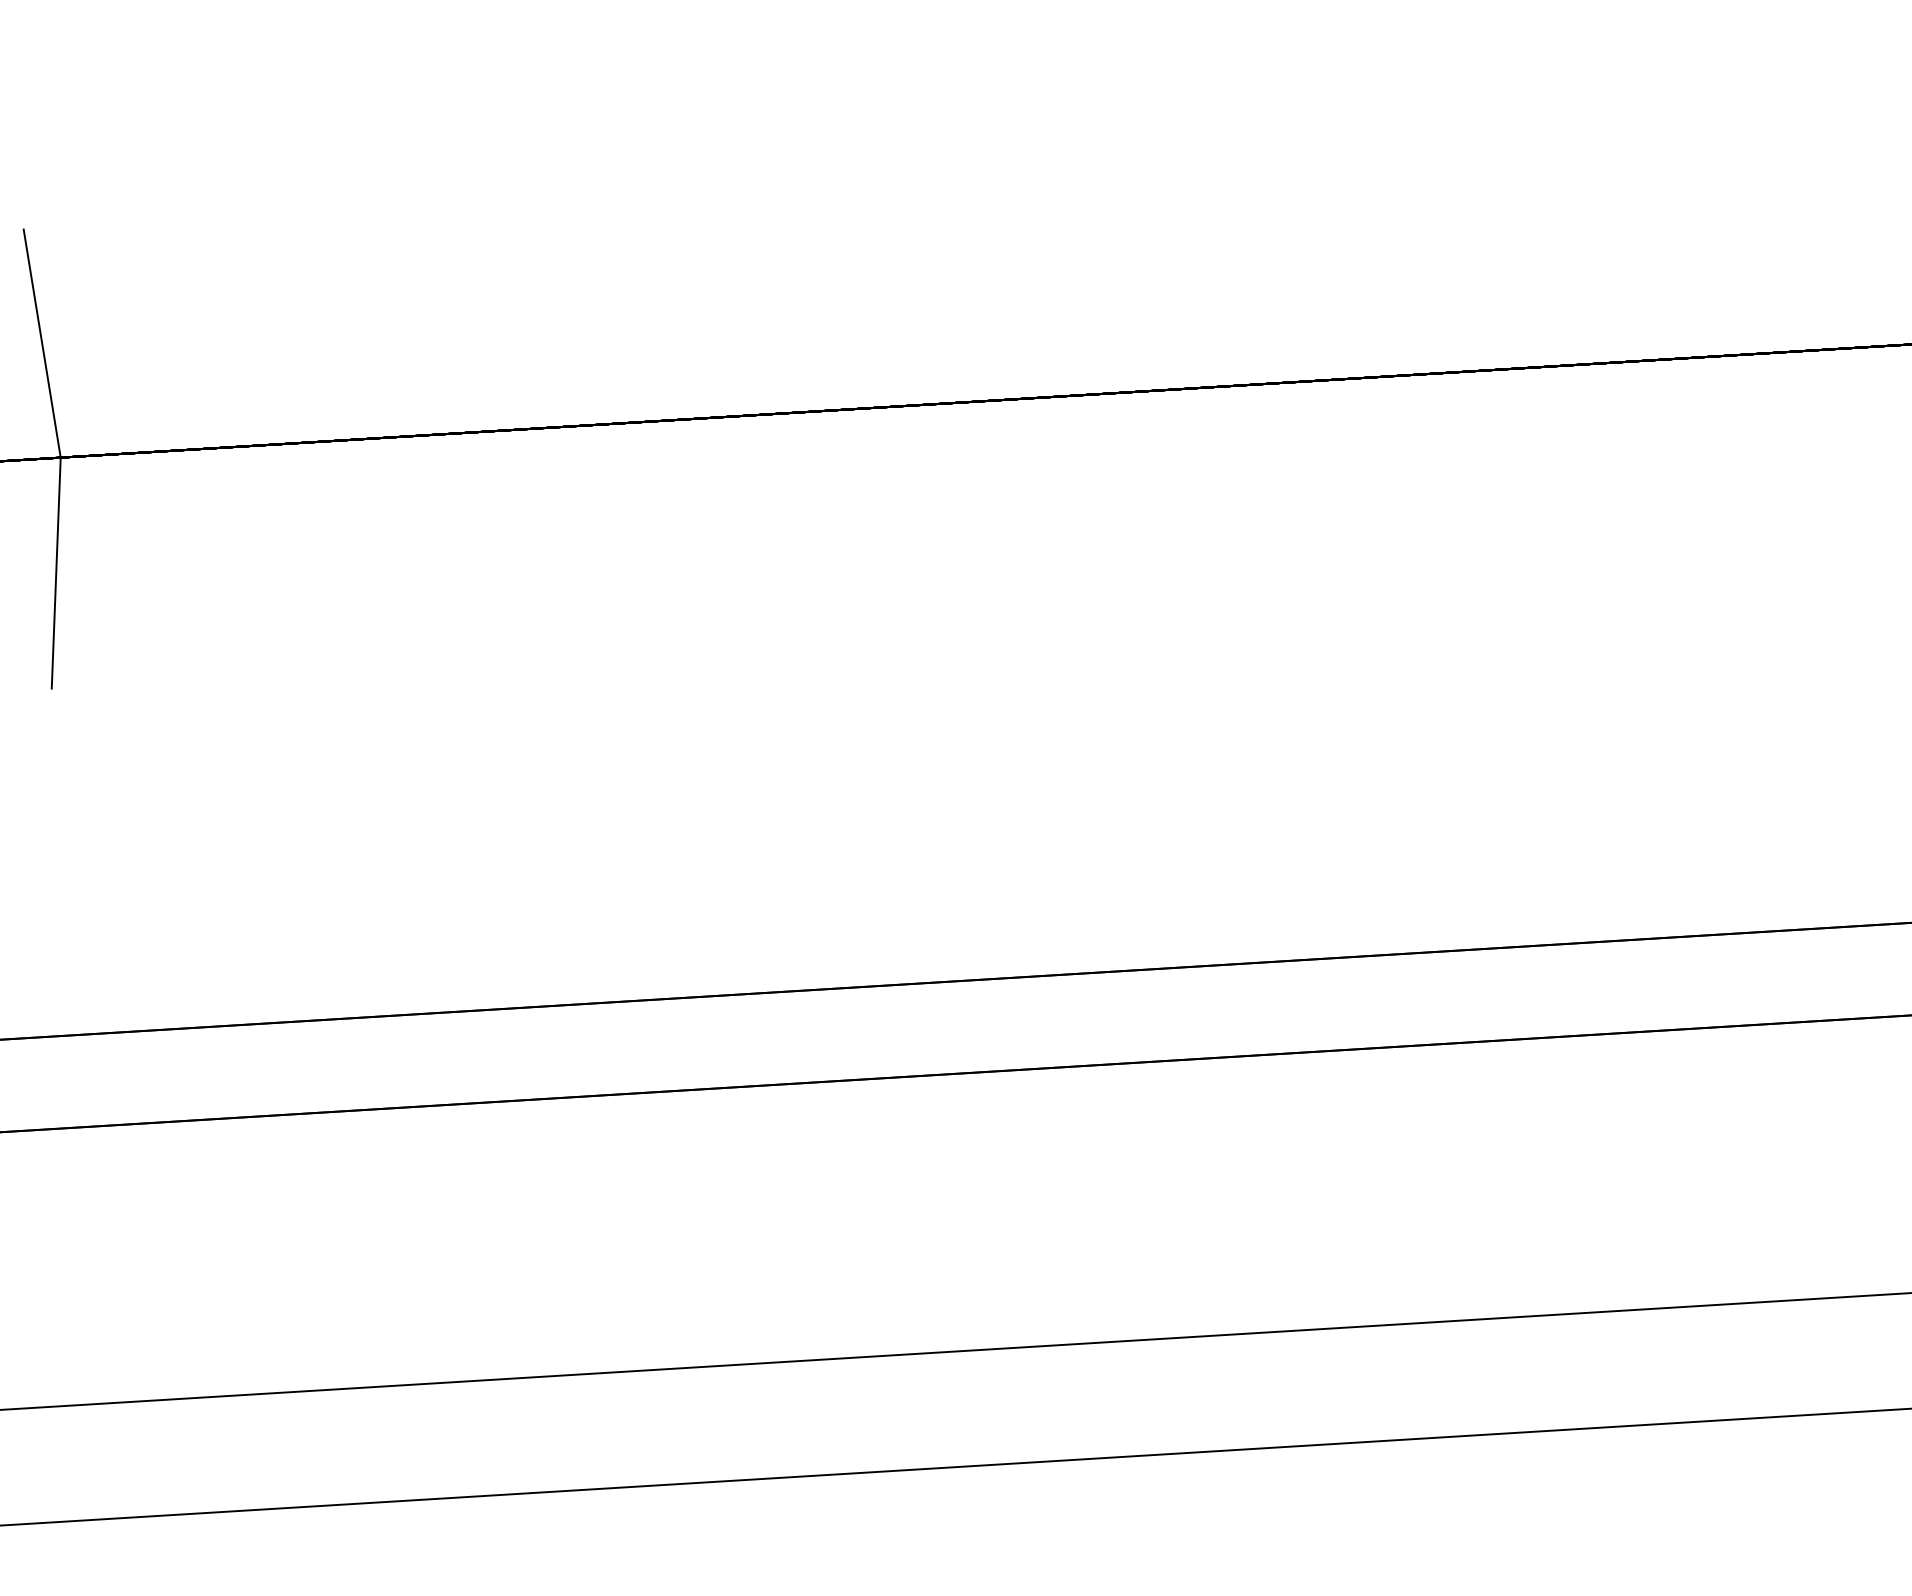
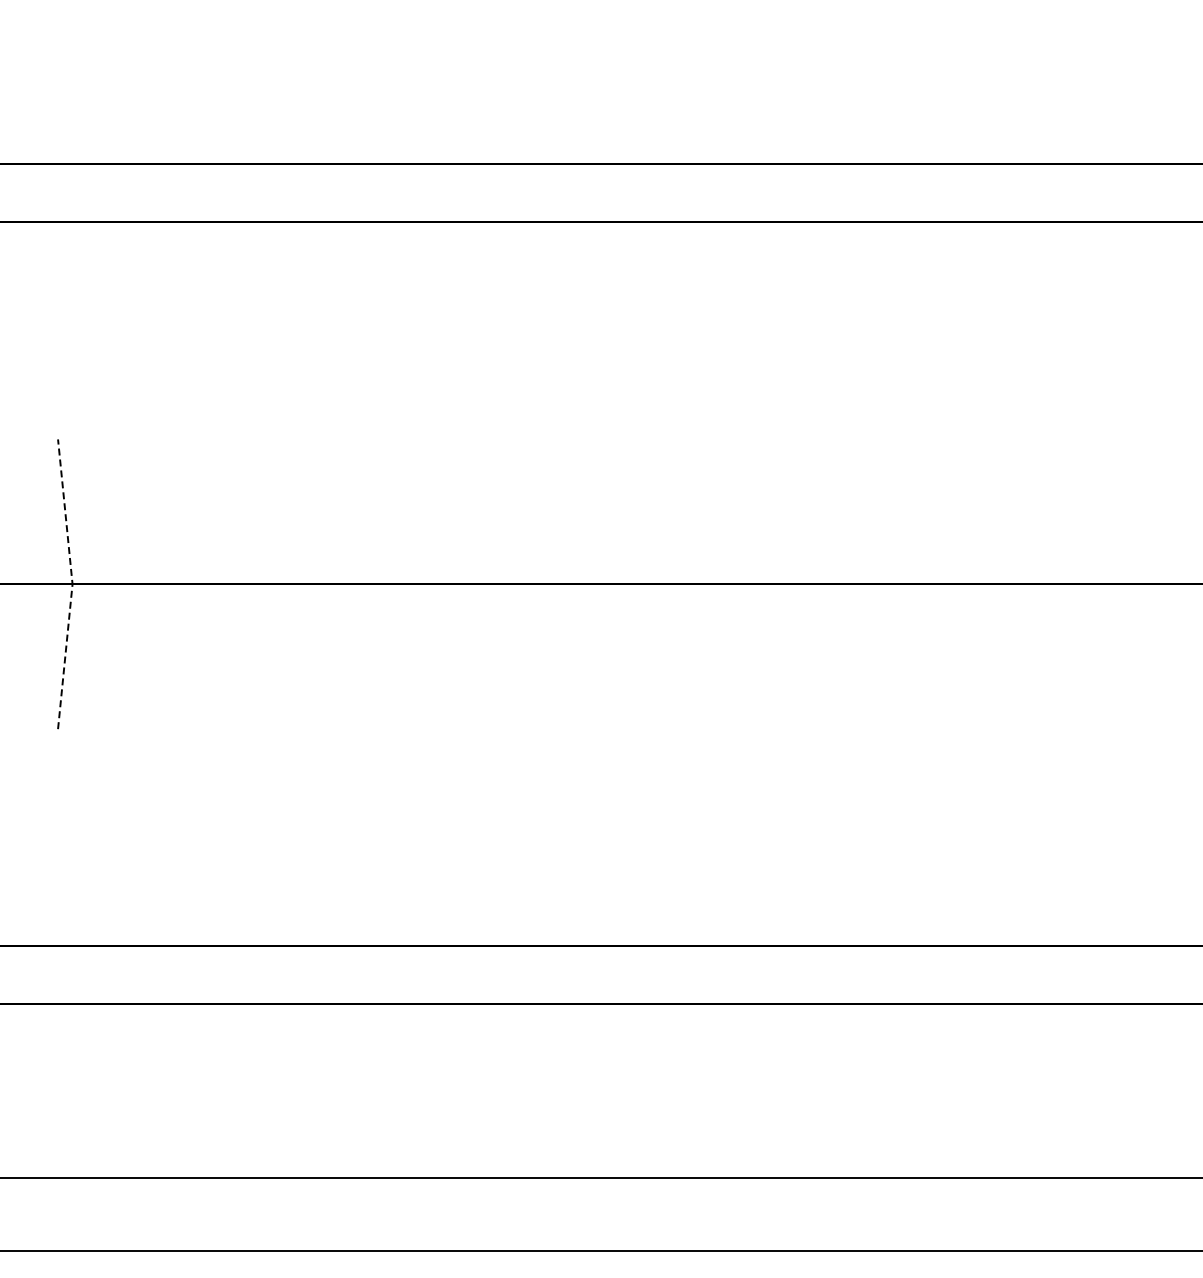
line: (60, 457) -> (72, 584), solid -> dashed

